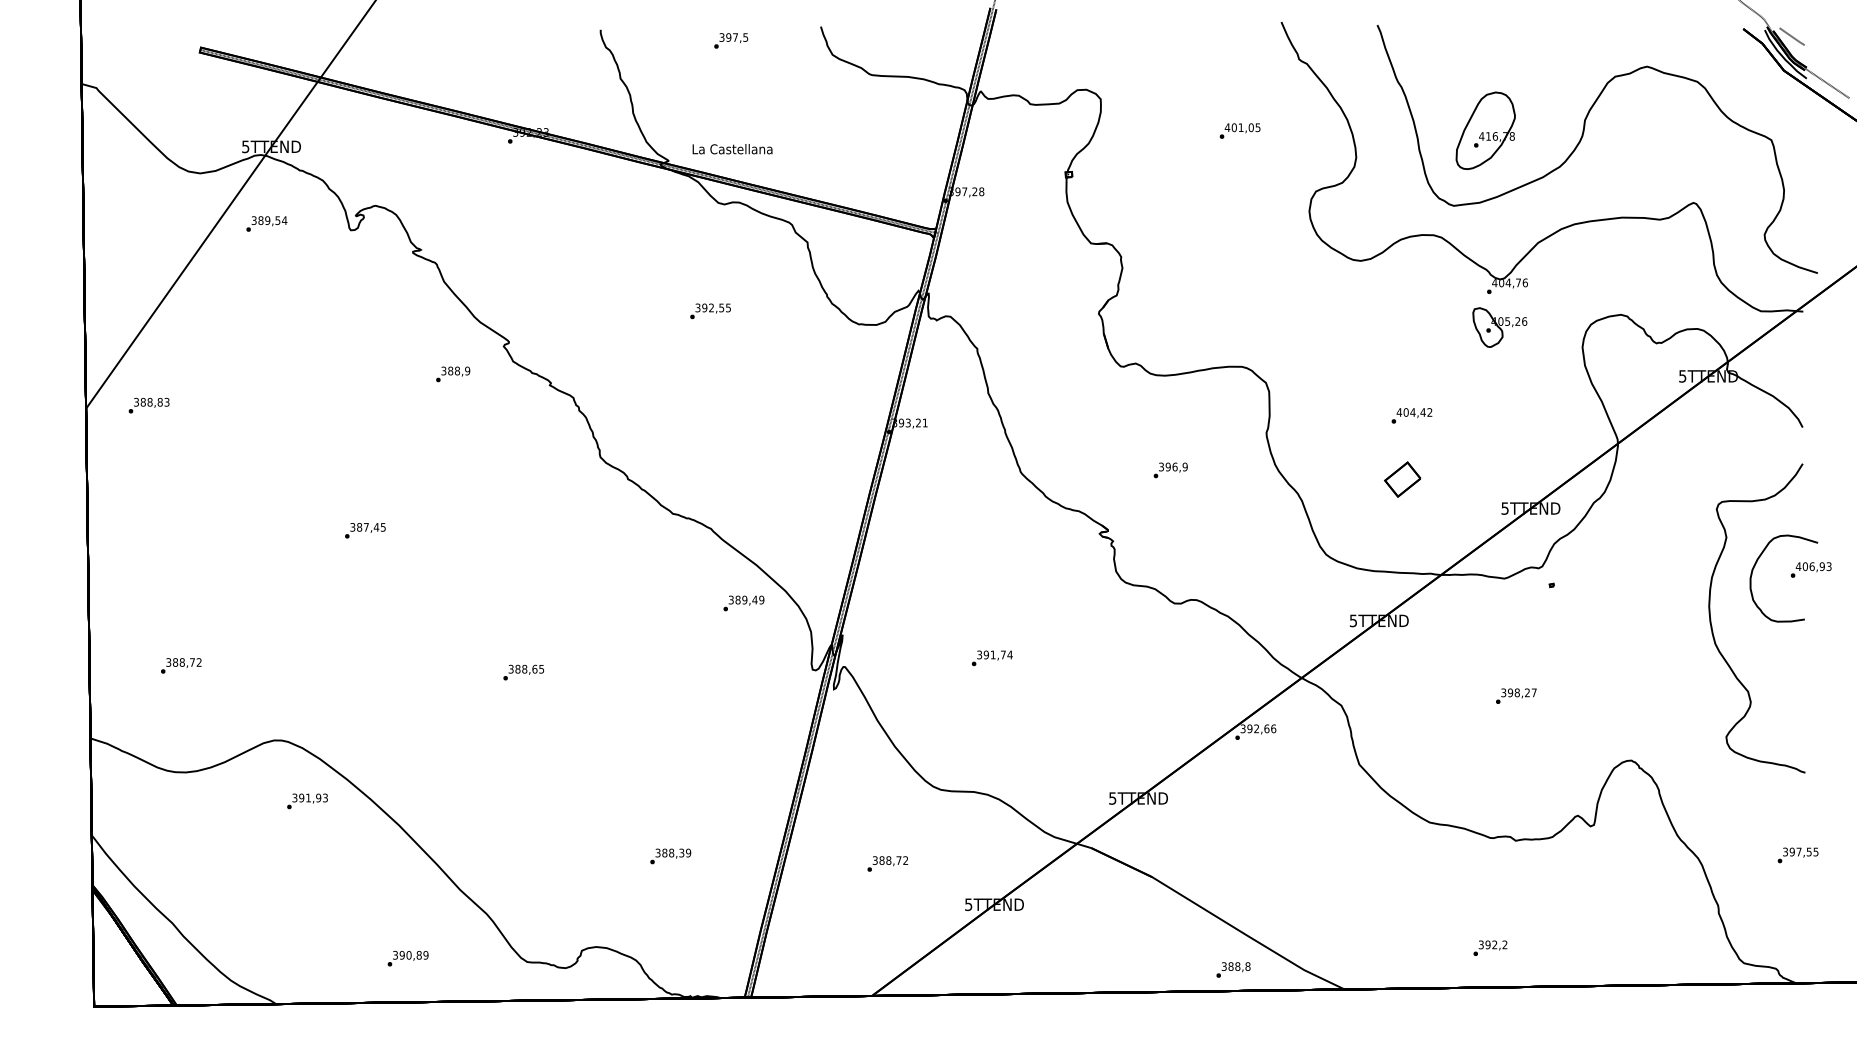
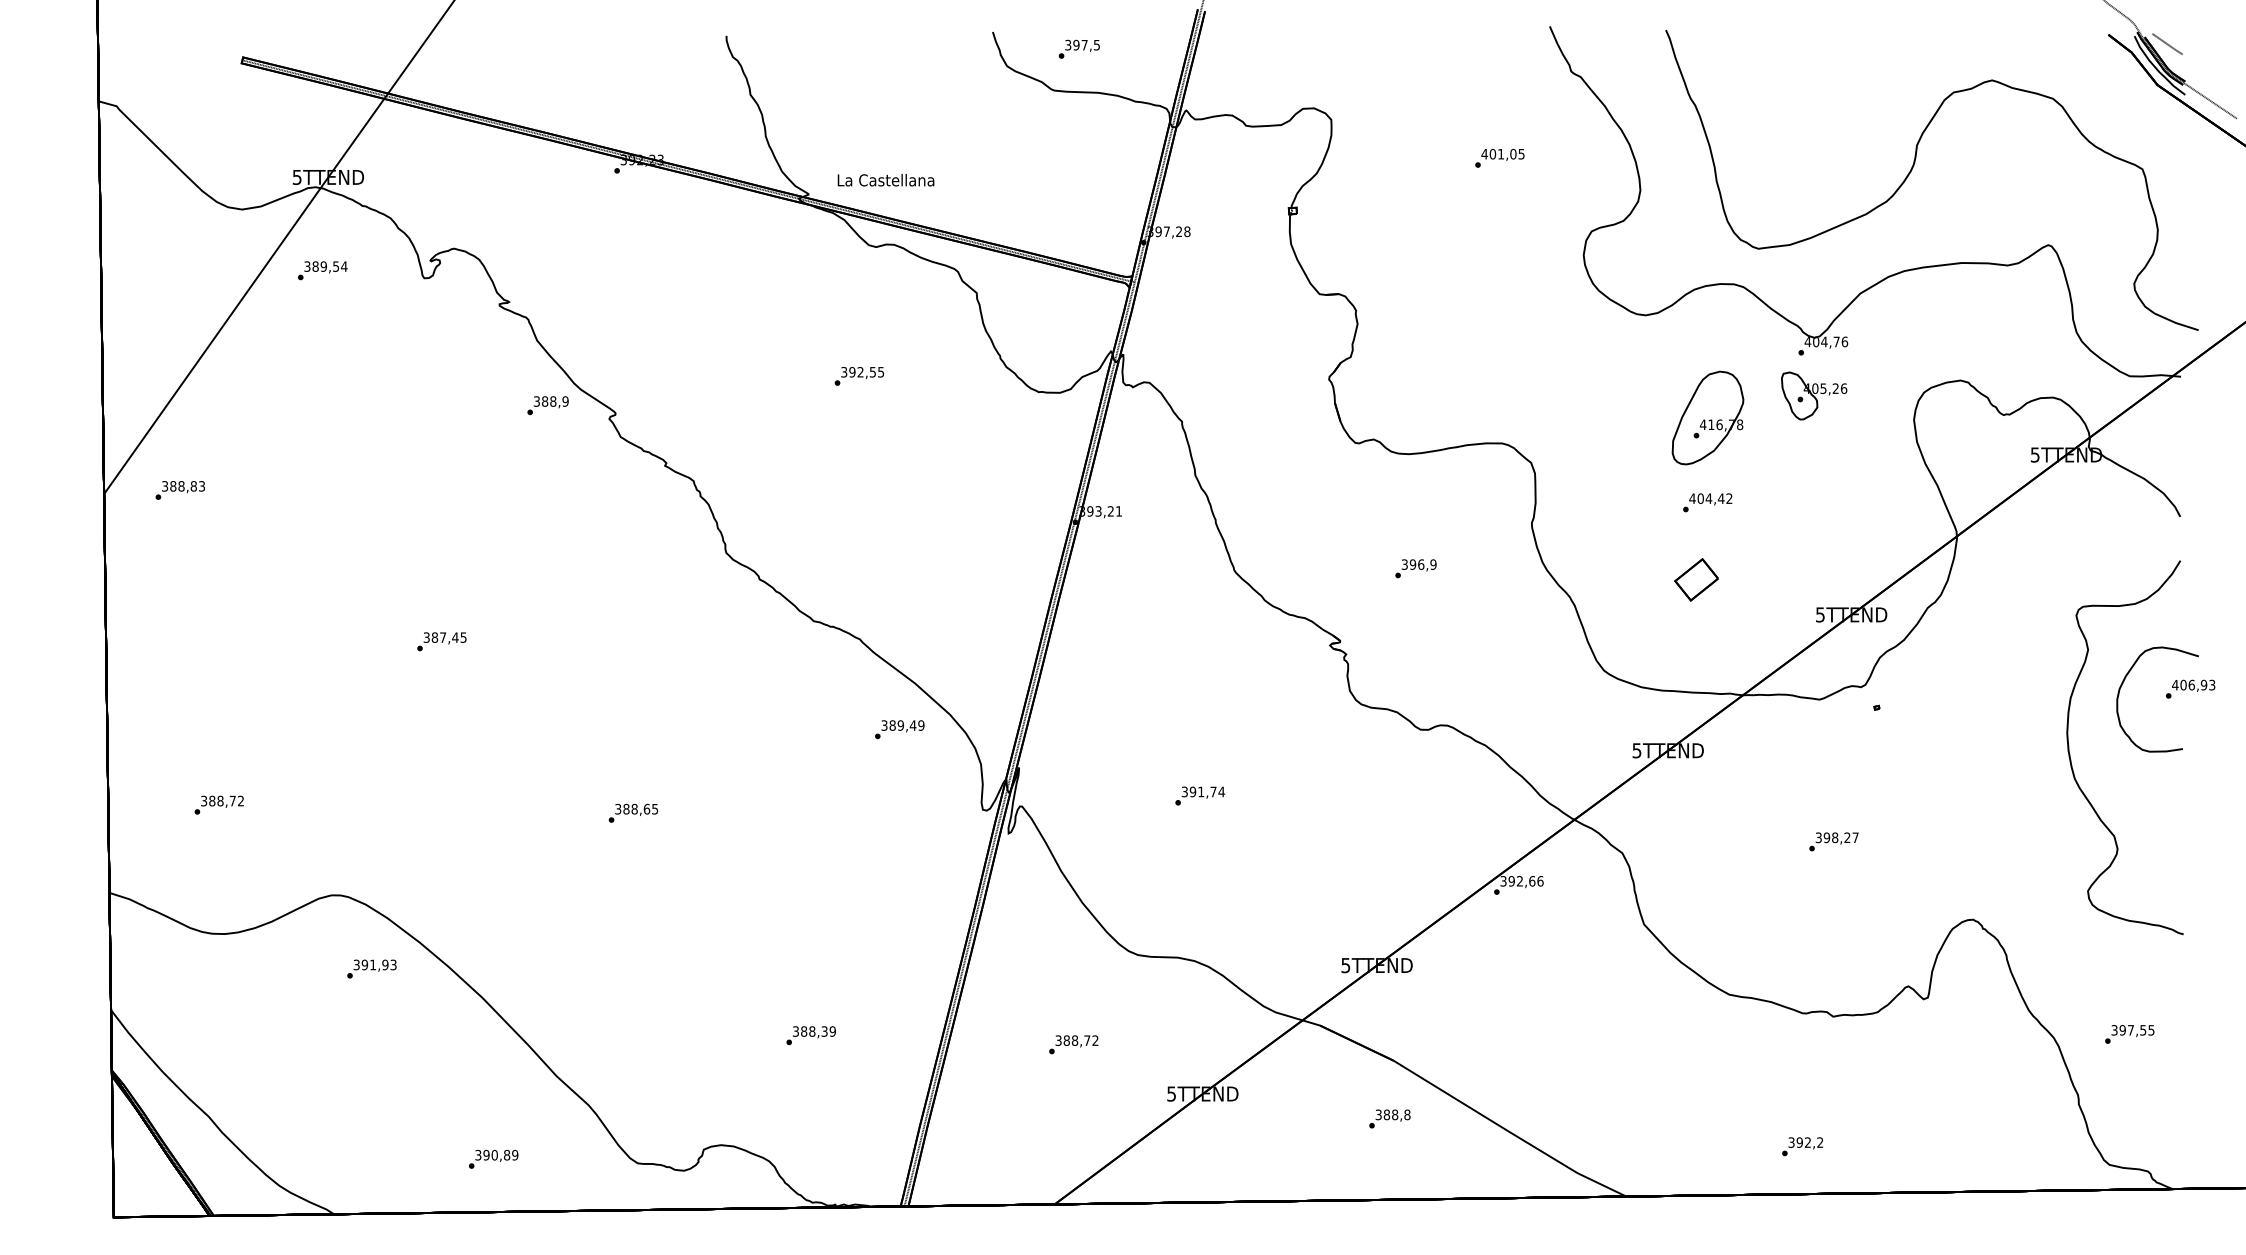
text: (730, 40) -> (1078, 48), moved
part: (1485, 130) -> (1707, 417), moved
text: (452, 374) -> (547, 405), moved
text: (1797, 855) -> (2129, 1034), moved
text: (1233, 969) -> (1389, 1118), moved

